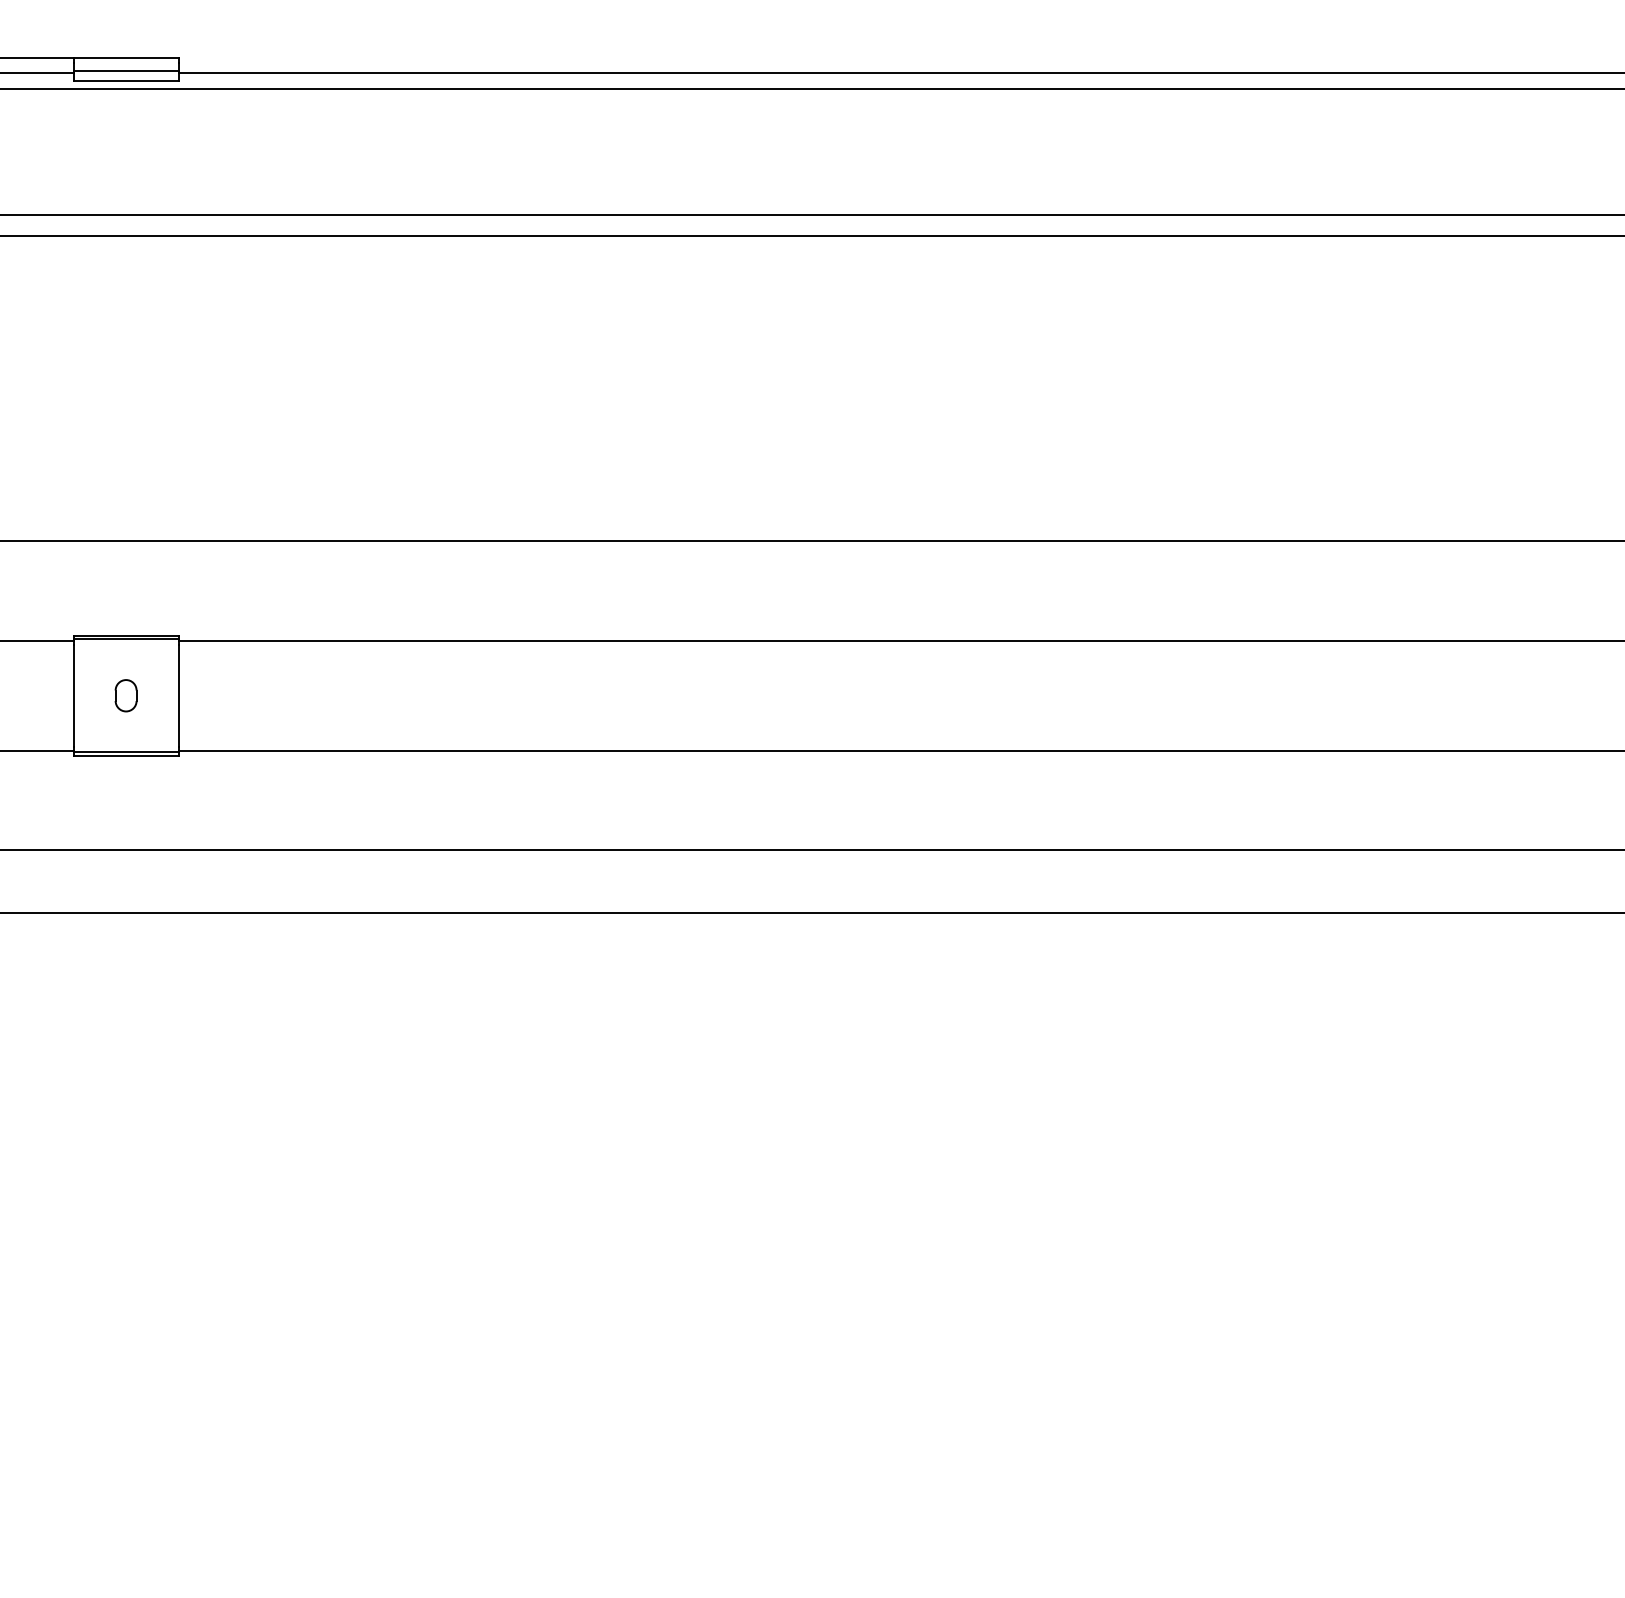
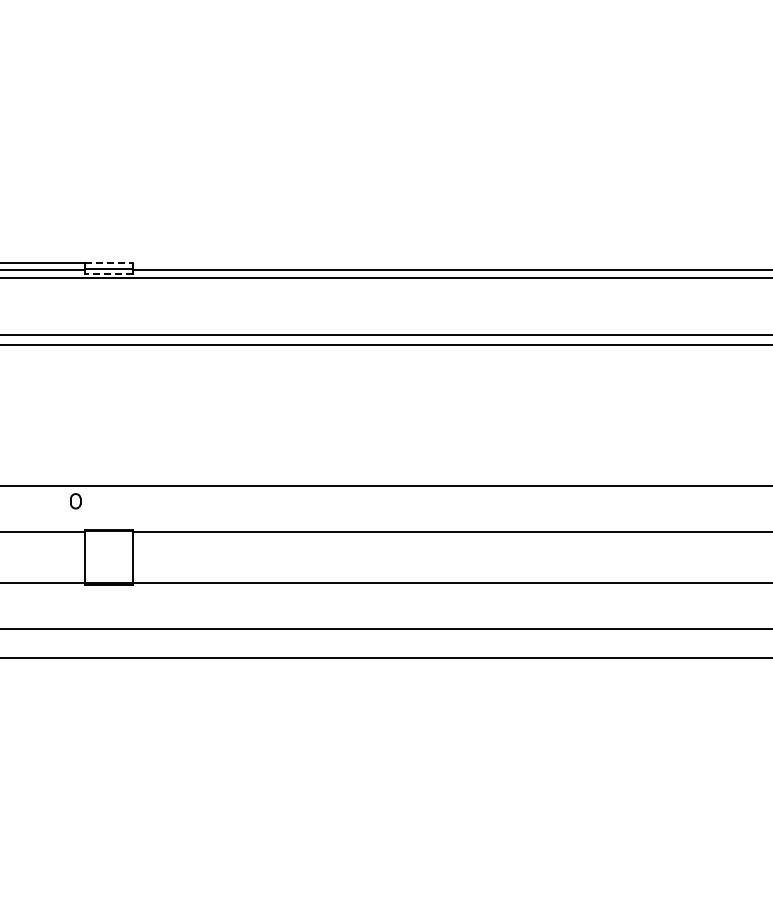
line: (127, 58) -> (109, 263), solid -> dashed
line: (125, 80) -> (108, 273), solid -> dashed
part: (125, 696) -> (75, 501), moved

